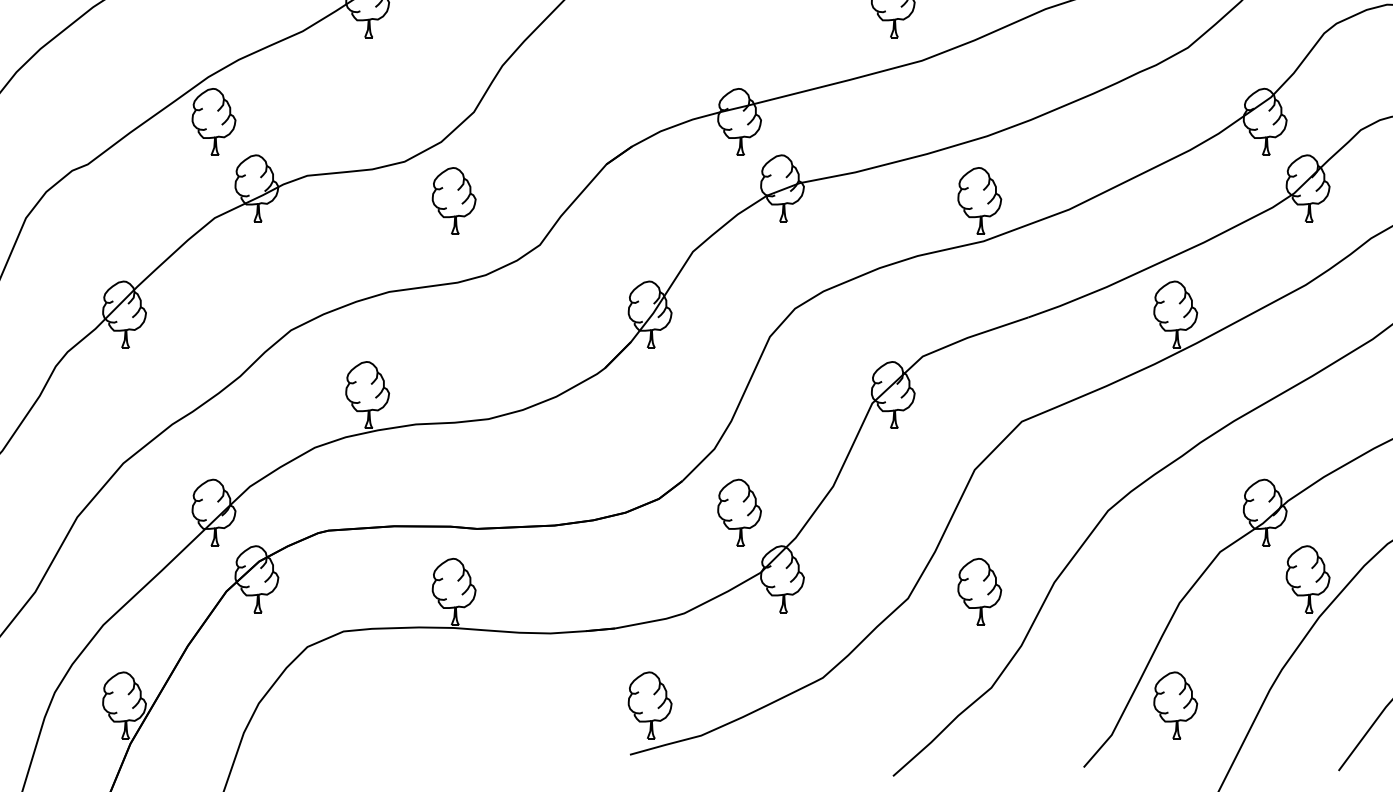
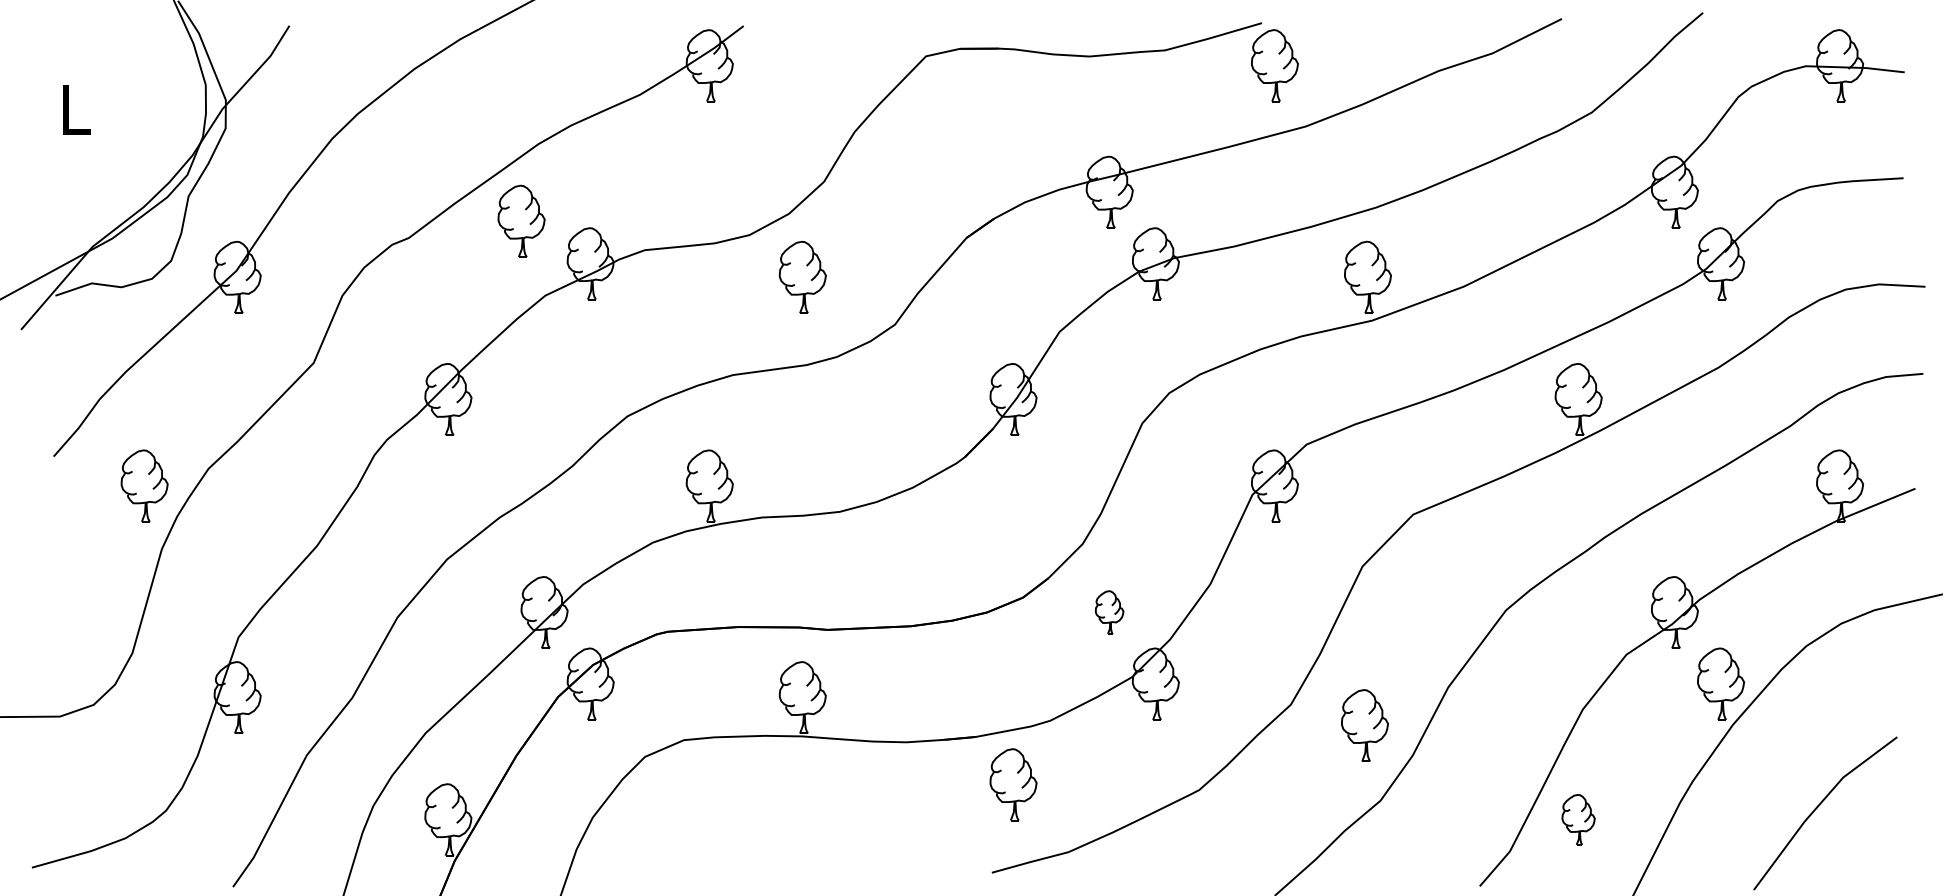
part: (213, 121) -> (521, 220), moved
part: (739, 512) -> (1109, 612), size x0.6
part: (979, 591) -> (1364, 725), moved
part: (650, 705) -> (1013, 784), moved
part: (1175, 705) -> (1578, 819), size x0.7

